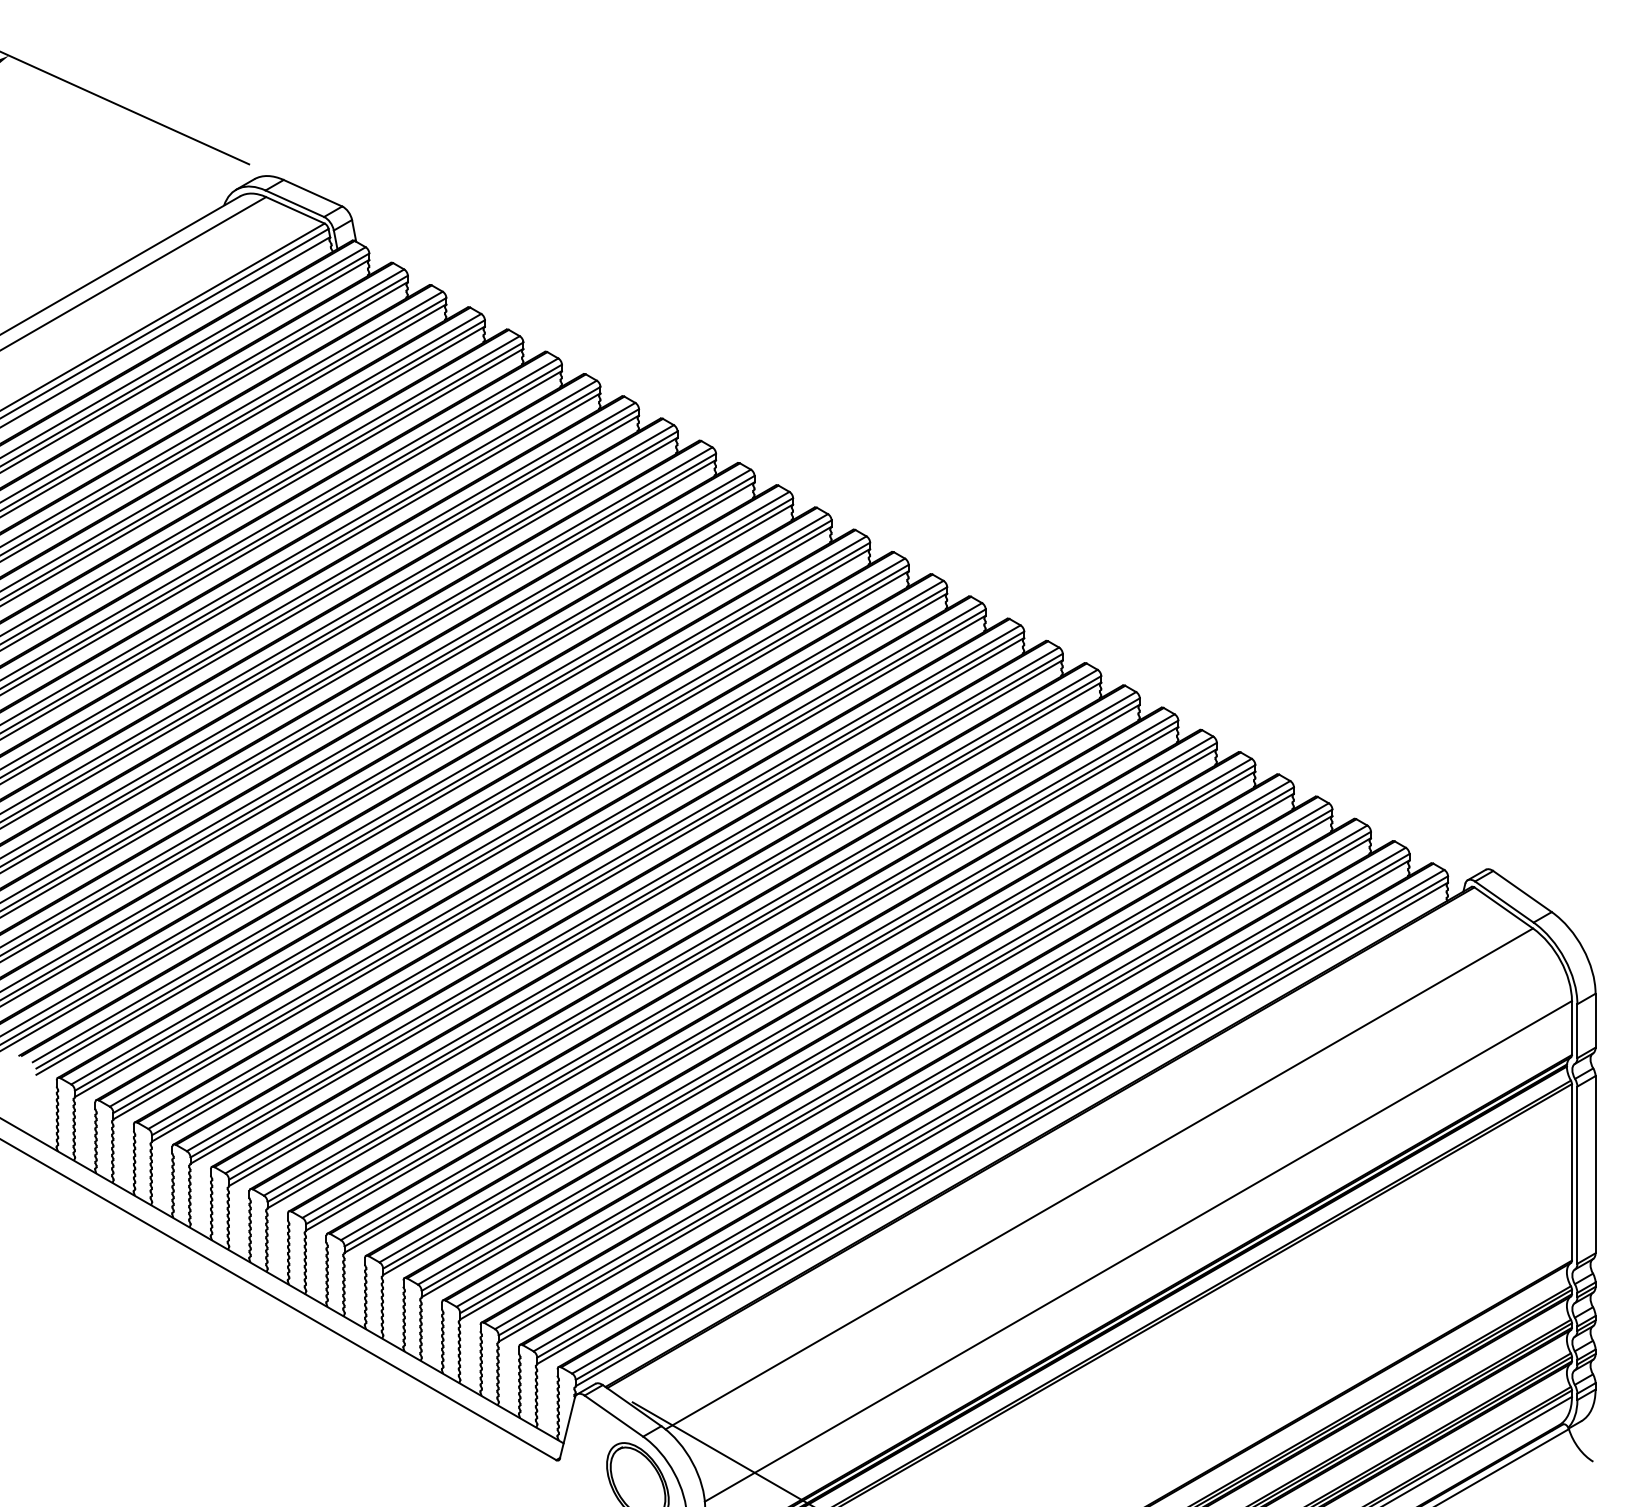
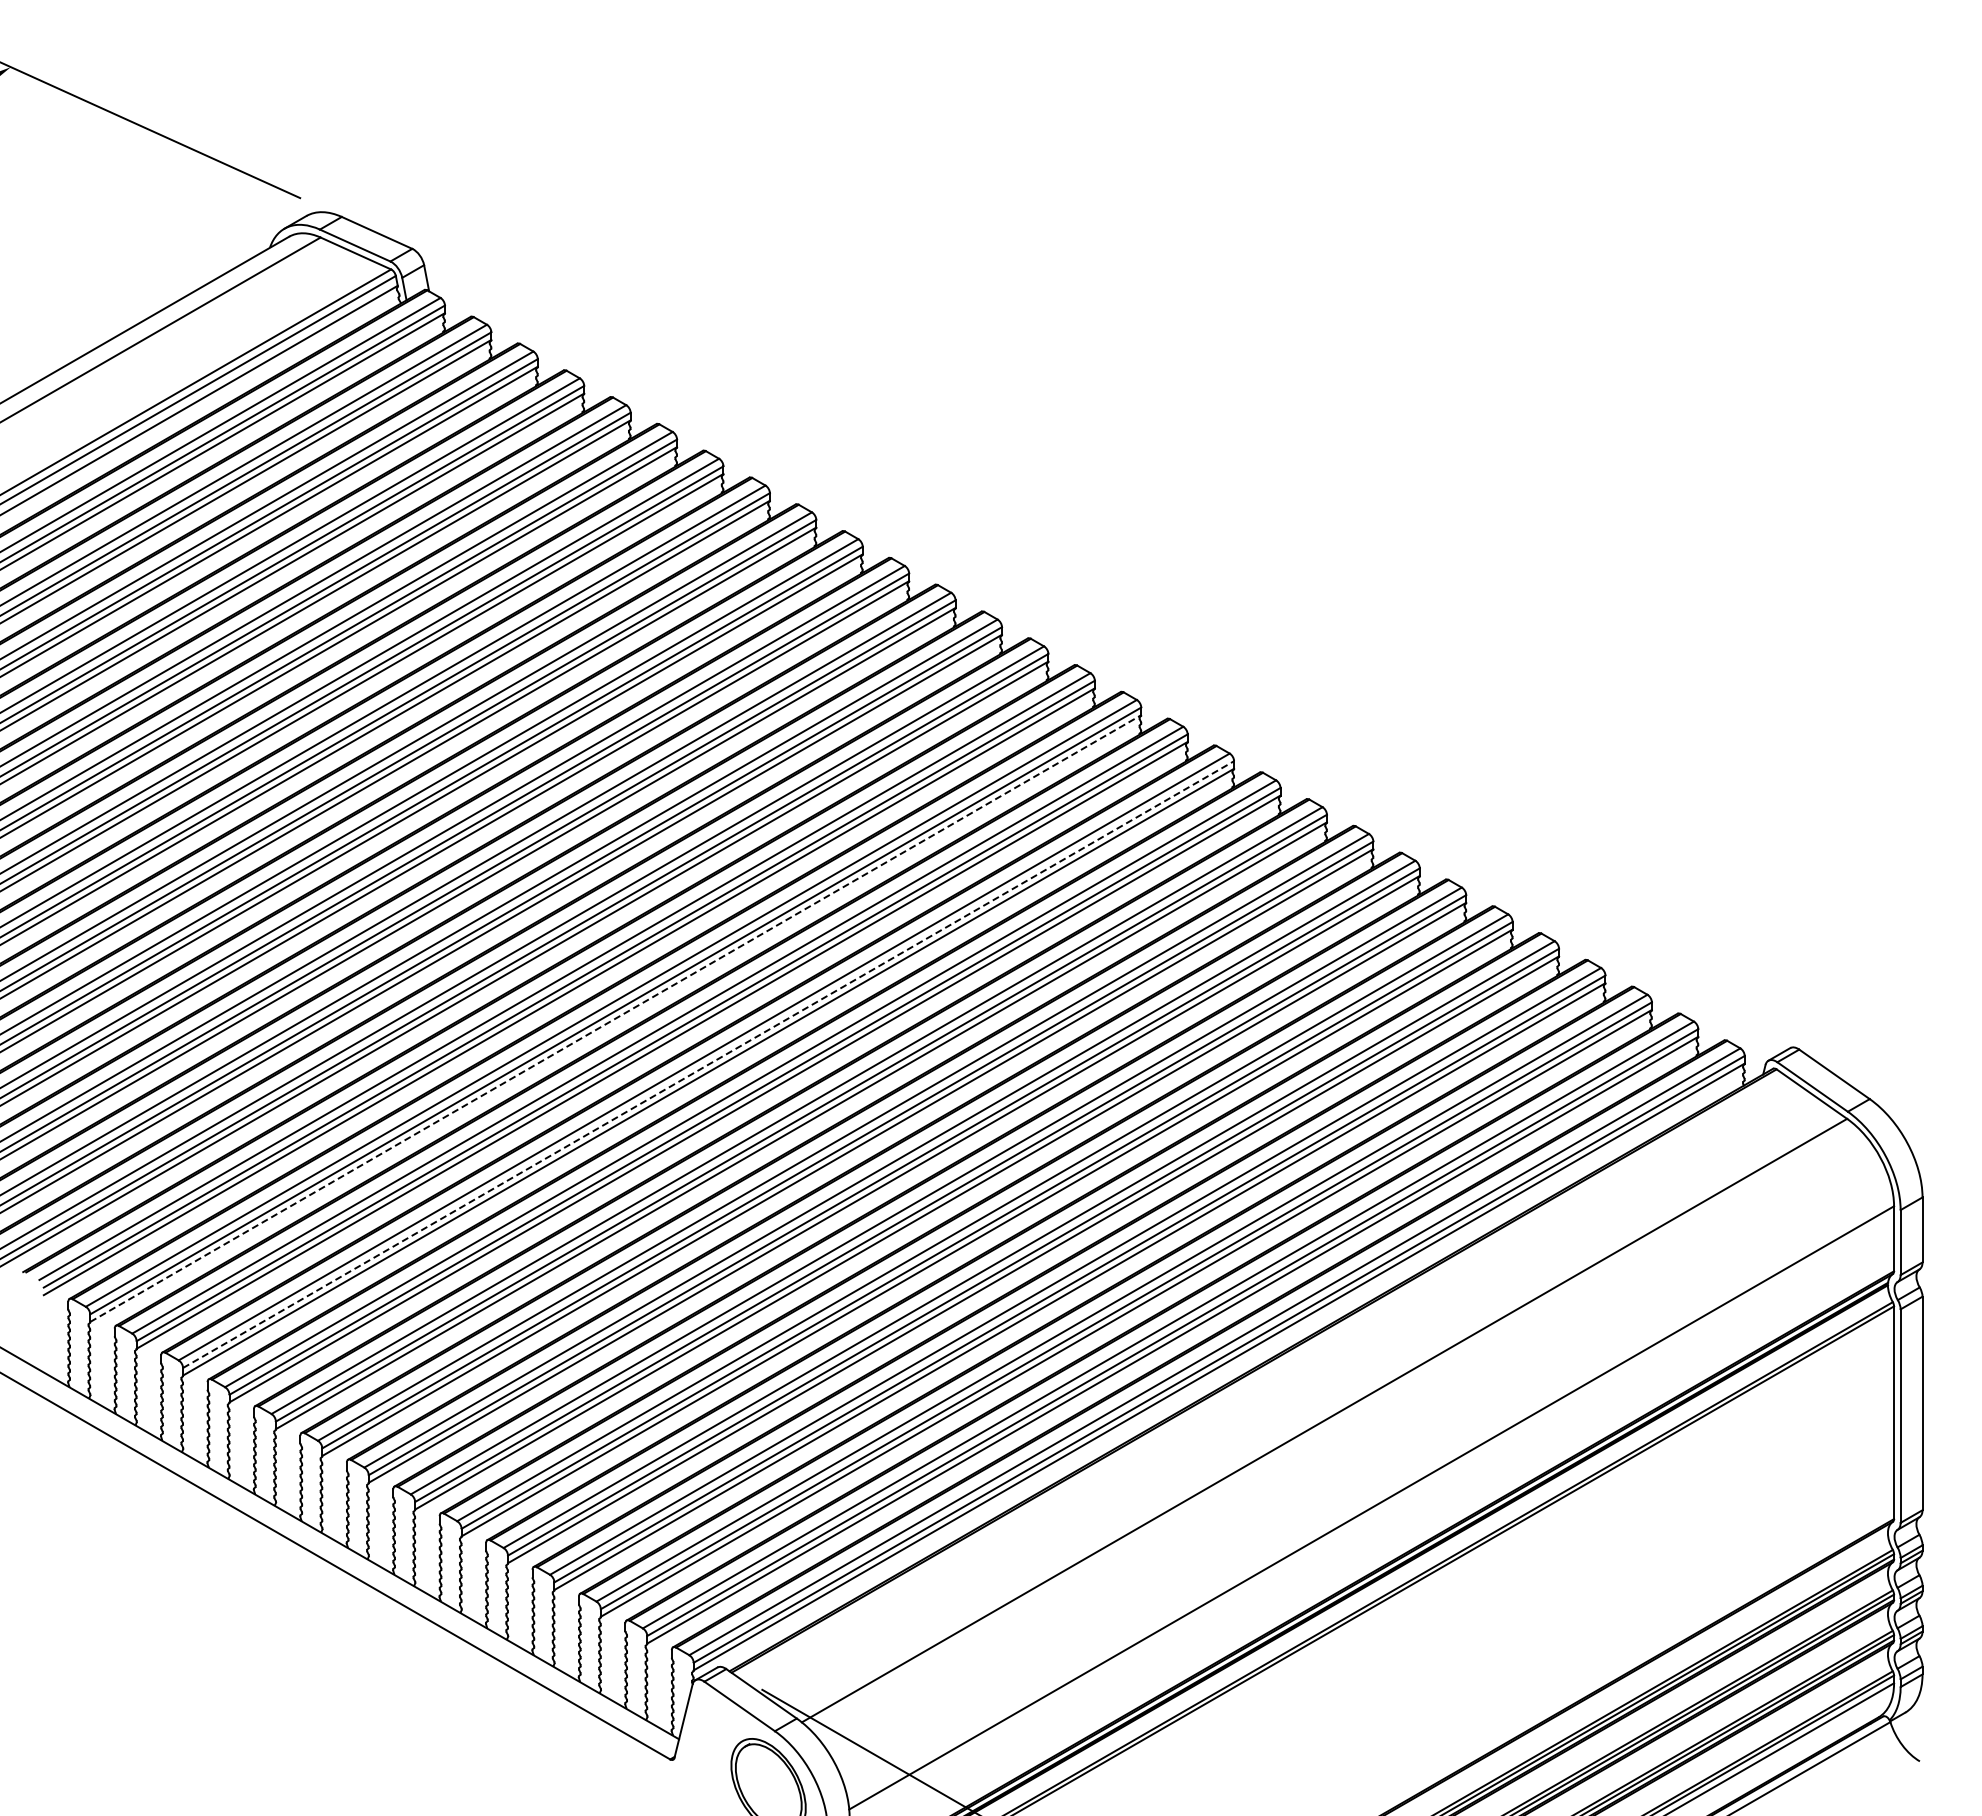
line: (510, 845) -> (615, 1018), solid -> dashed
line: (588, 883) -> (708, 1064), solid -> dashed

